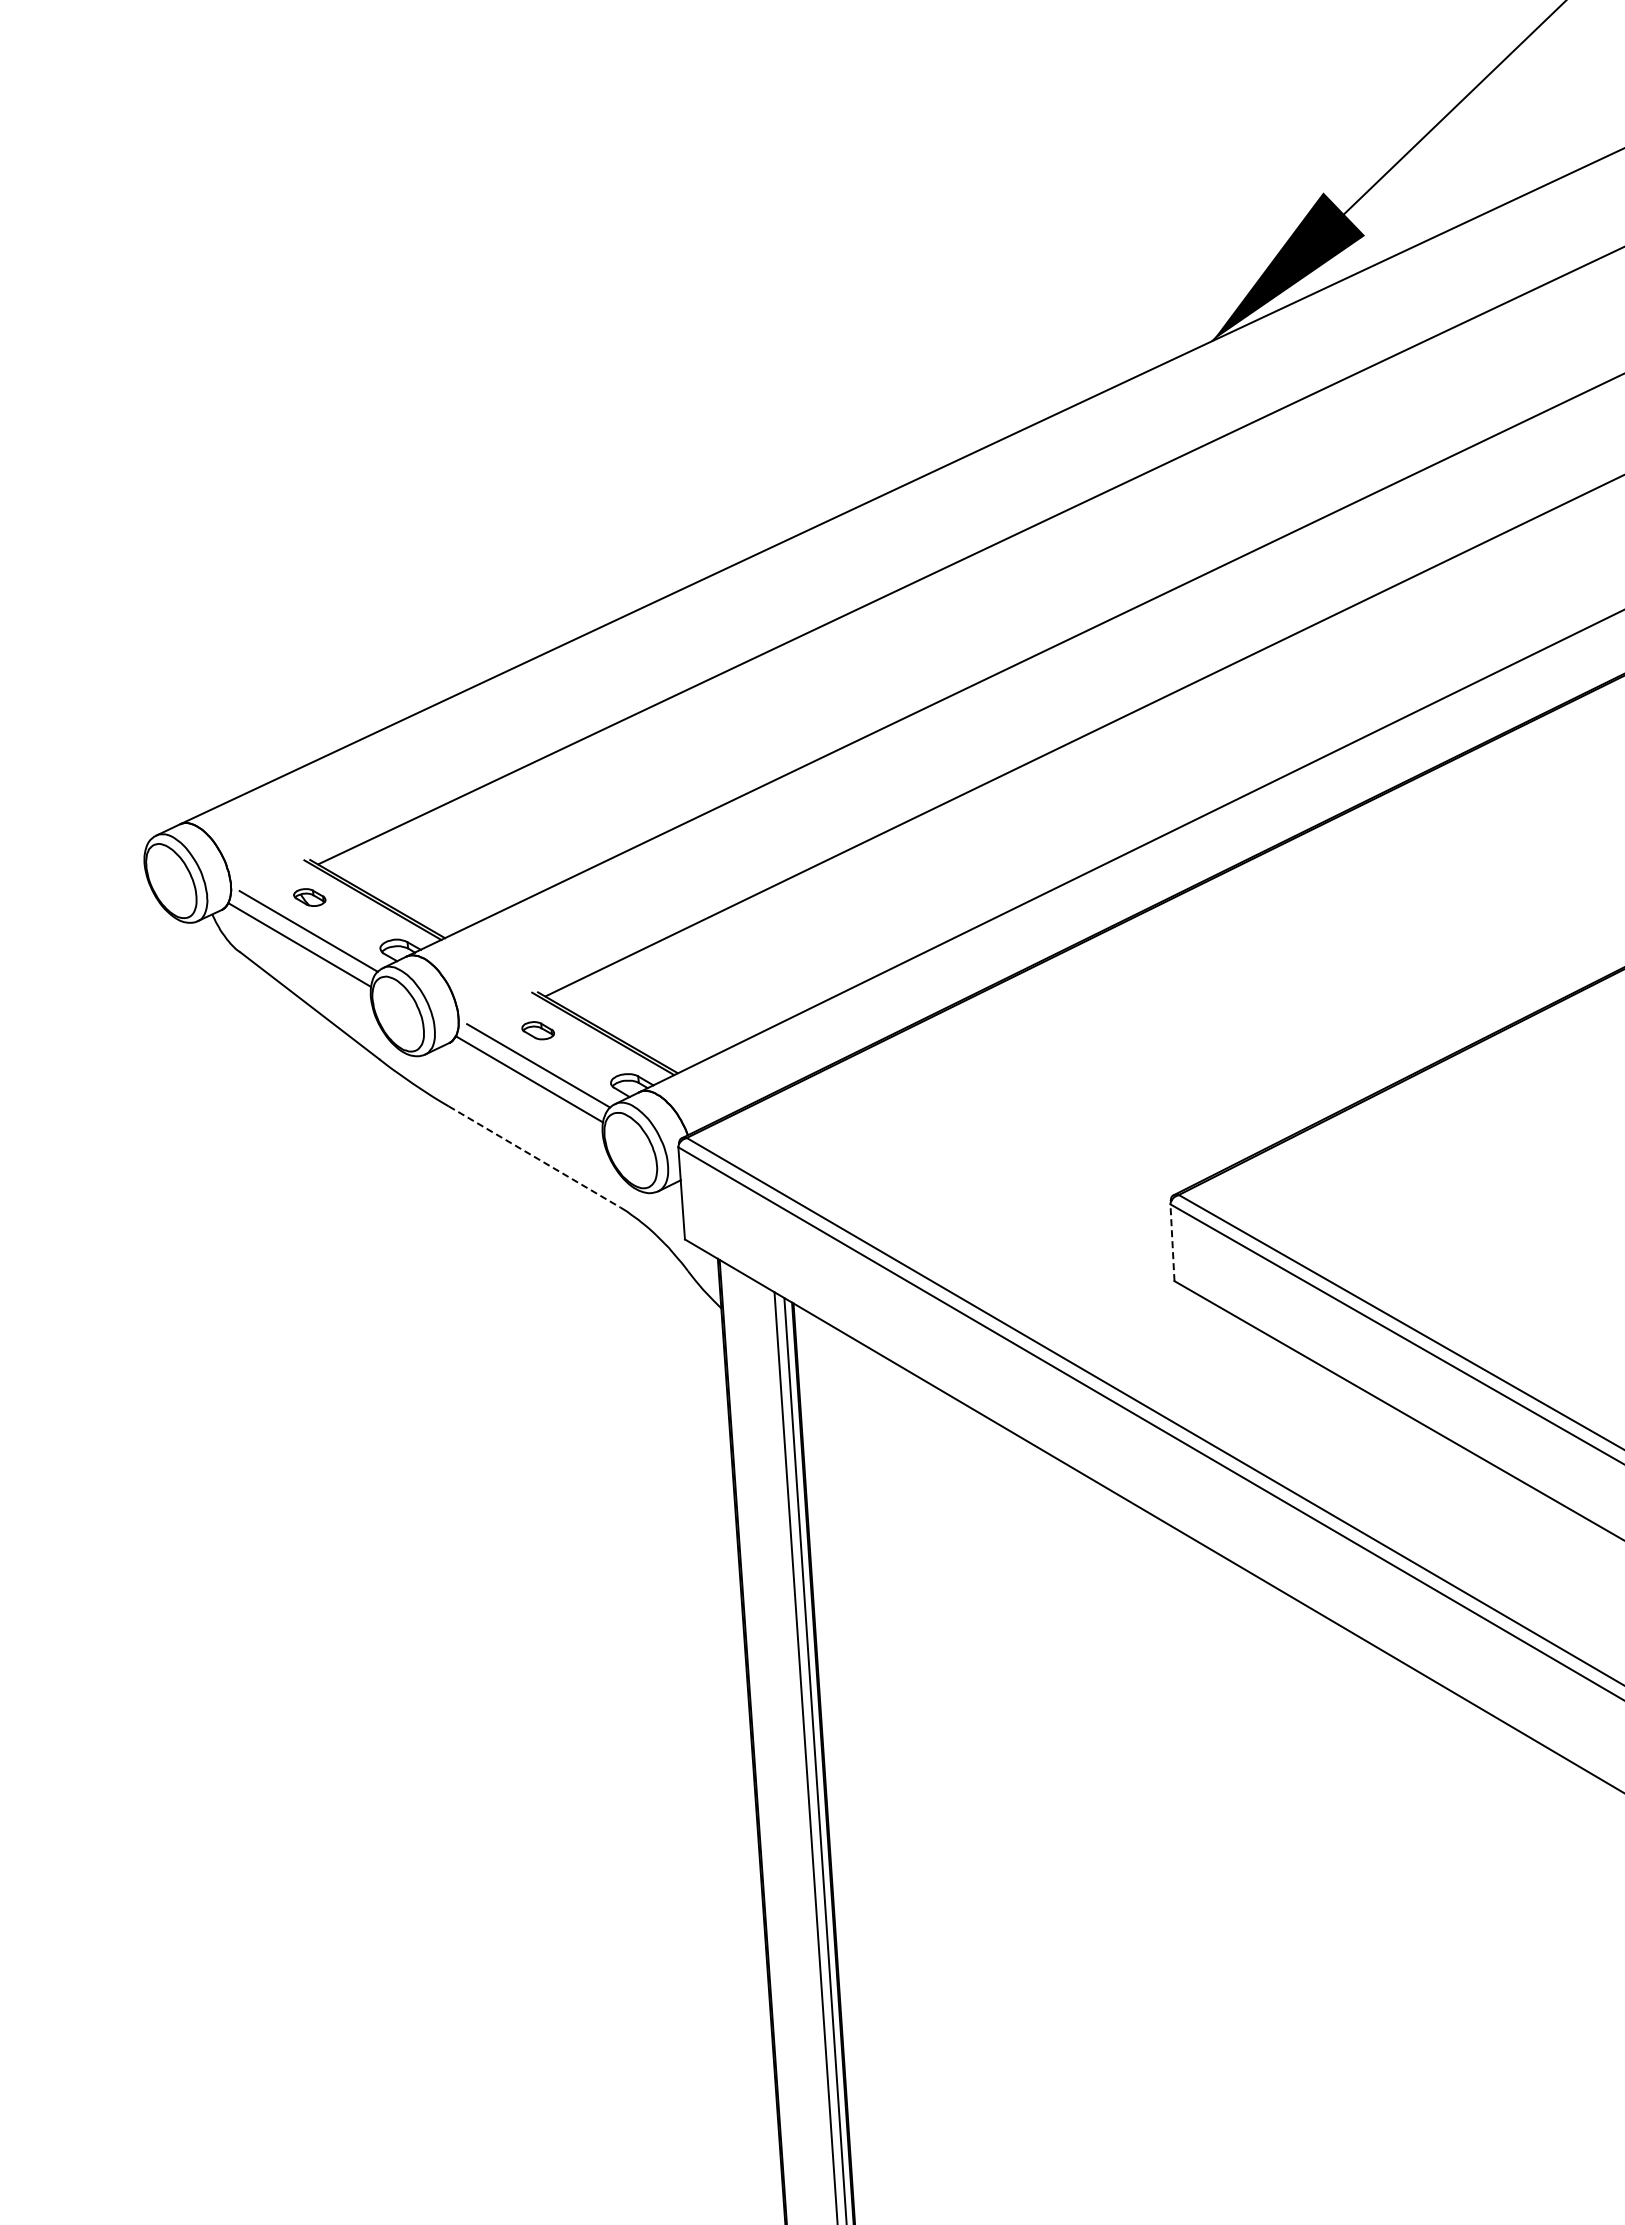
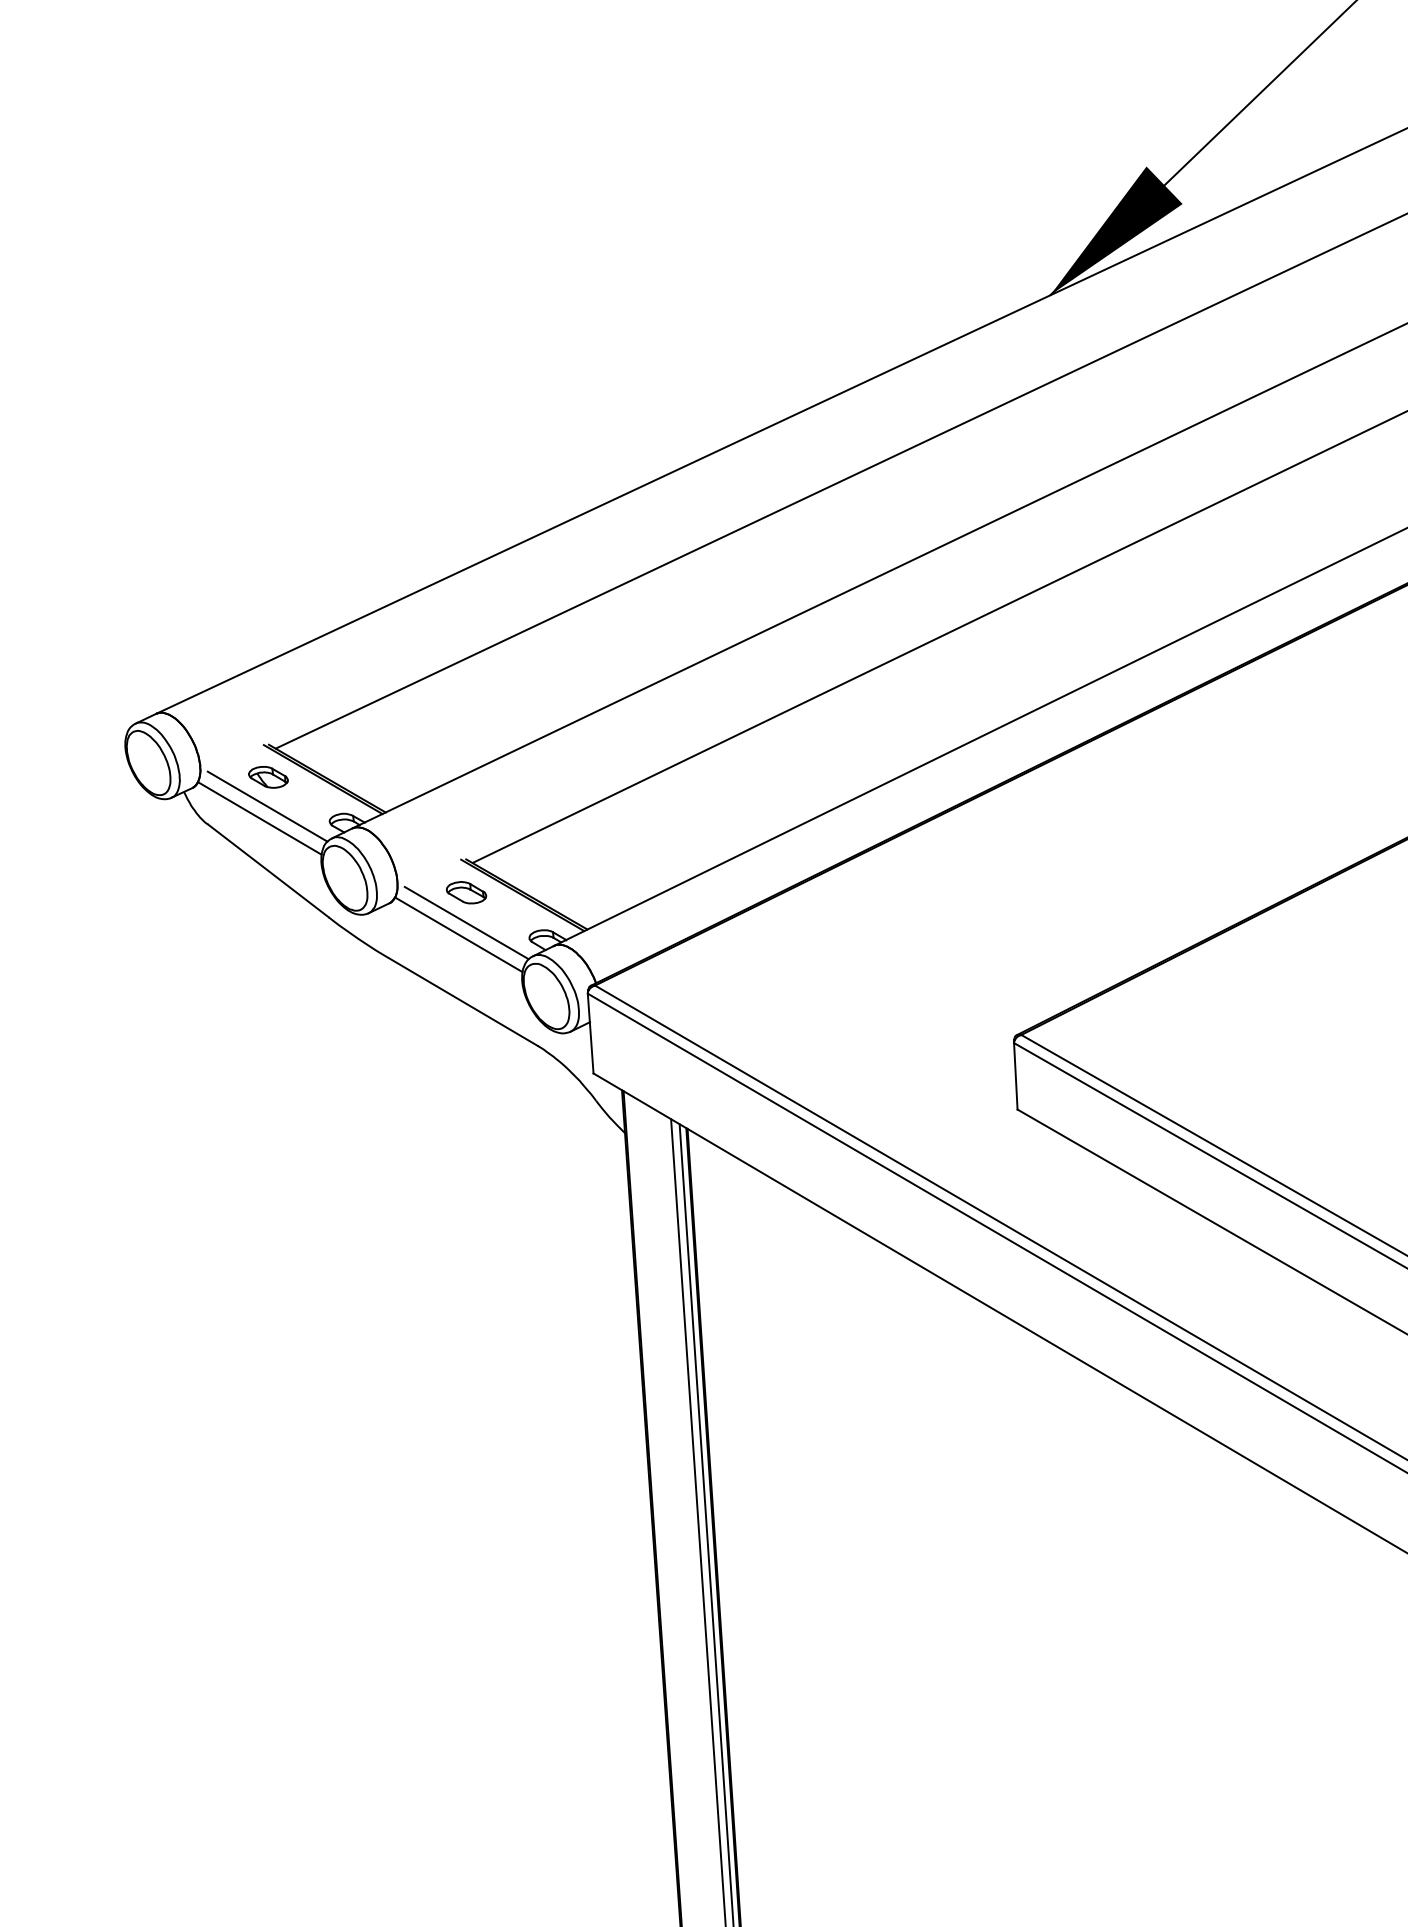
part: (309, 897) -> (268, 777), size x1.43
part: (537, 1030) -> (465, 892), size x1.43
line: (534, 1157) -> (463, 1002), dashed -> solid
line: (1172, 1242) -> (1015, 1076), dashed -> solid

